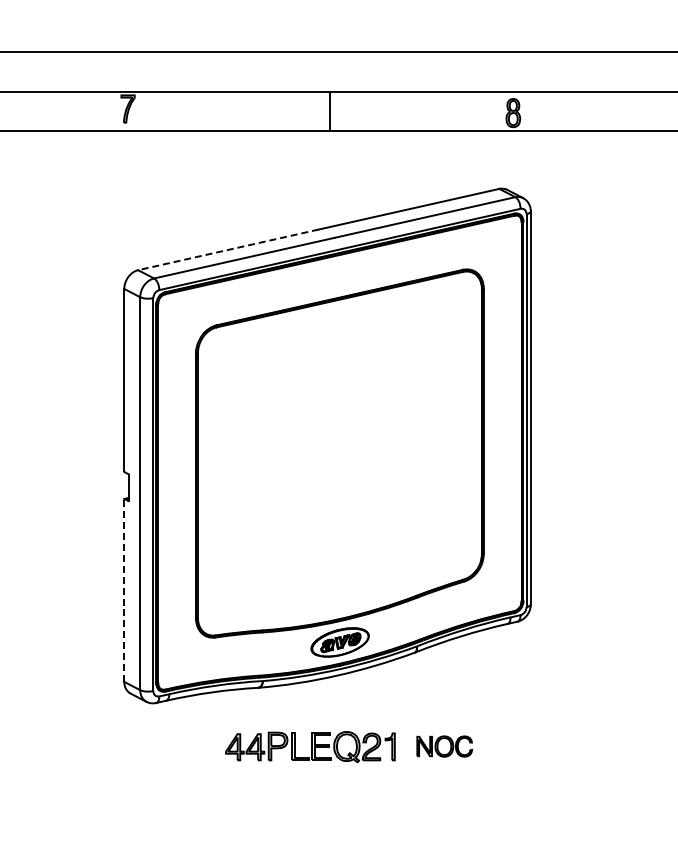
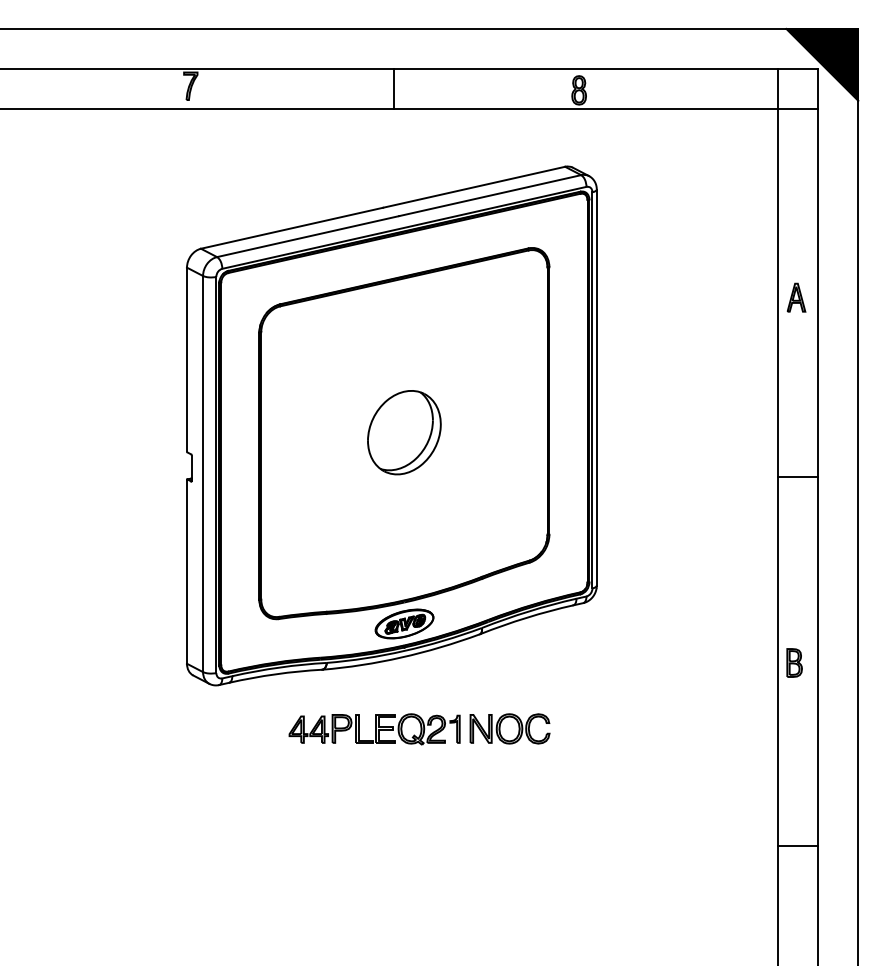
line: (227, 250) -> (291, 228), dashed -> solid
part: (340, 452) -> (404, 432), added
line: (124, 590) -> (187, 571), dashed -> solid
part: (444, 746) -> (509, 728), size x1.43

